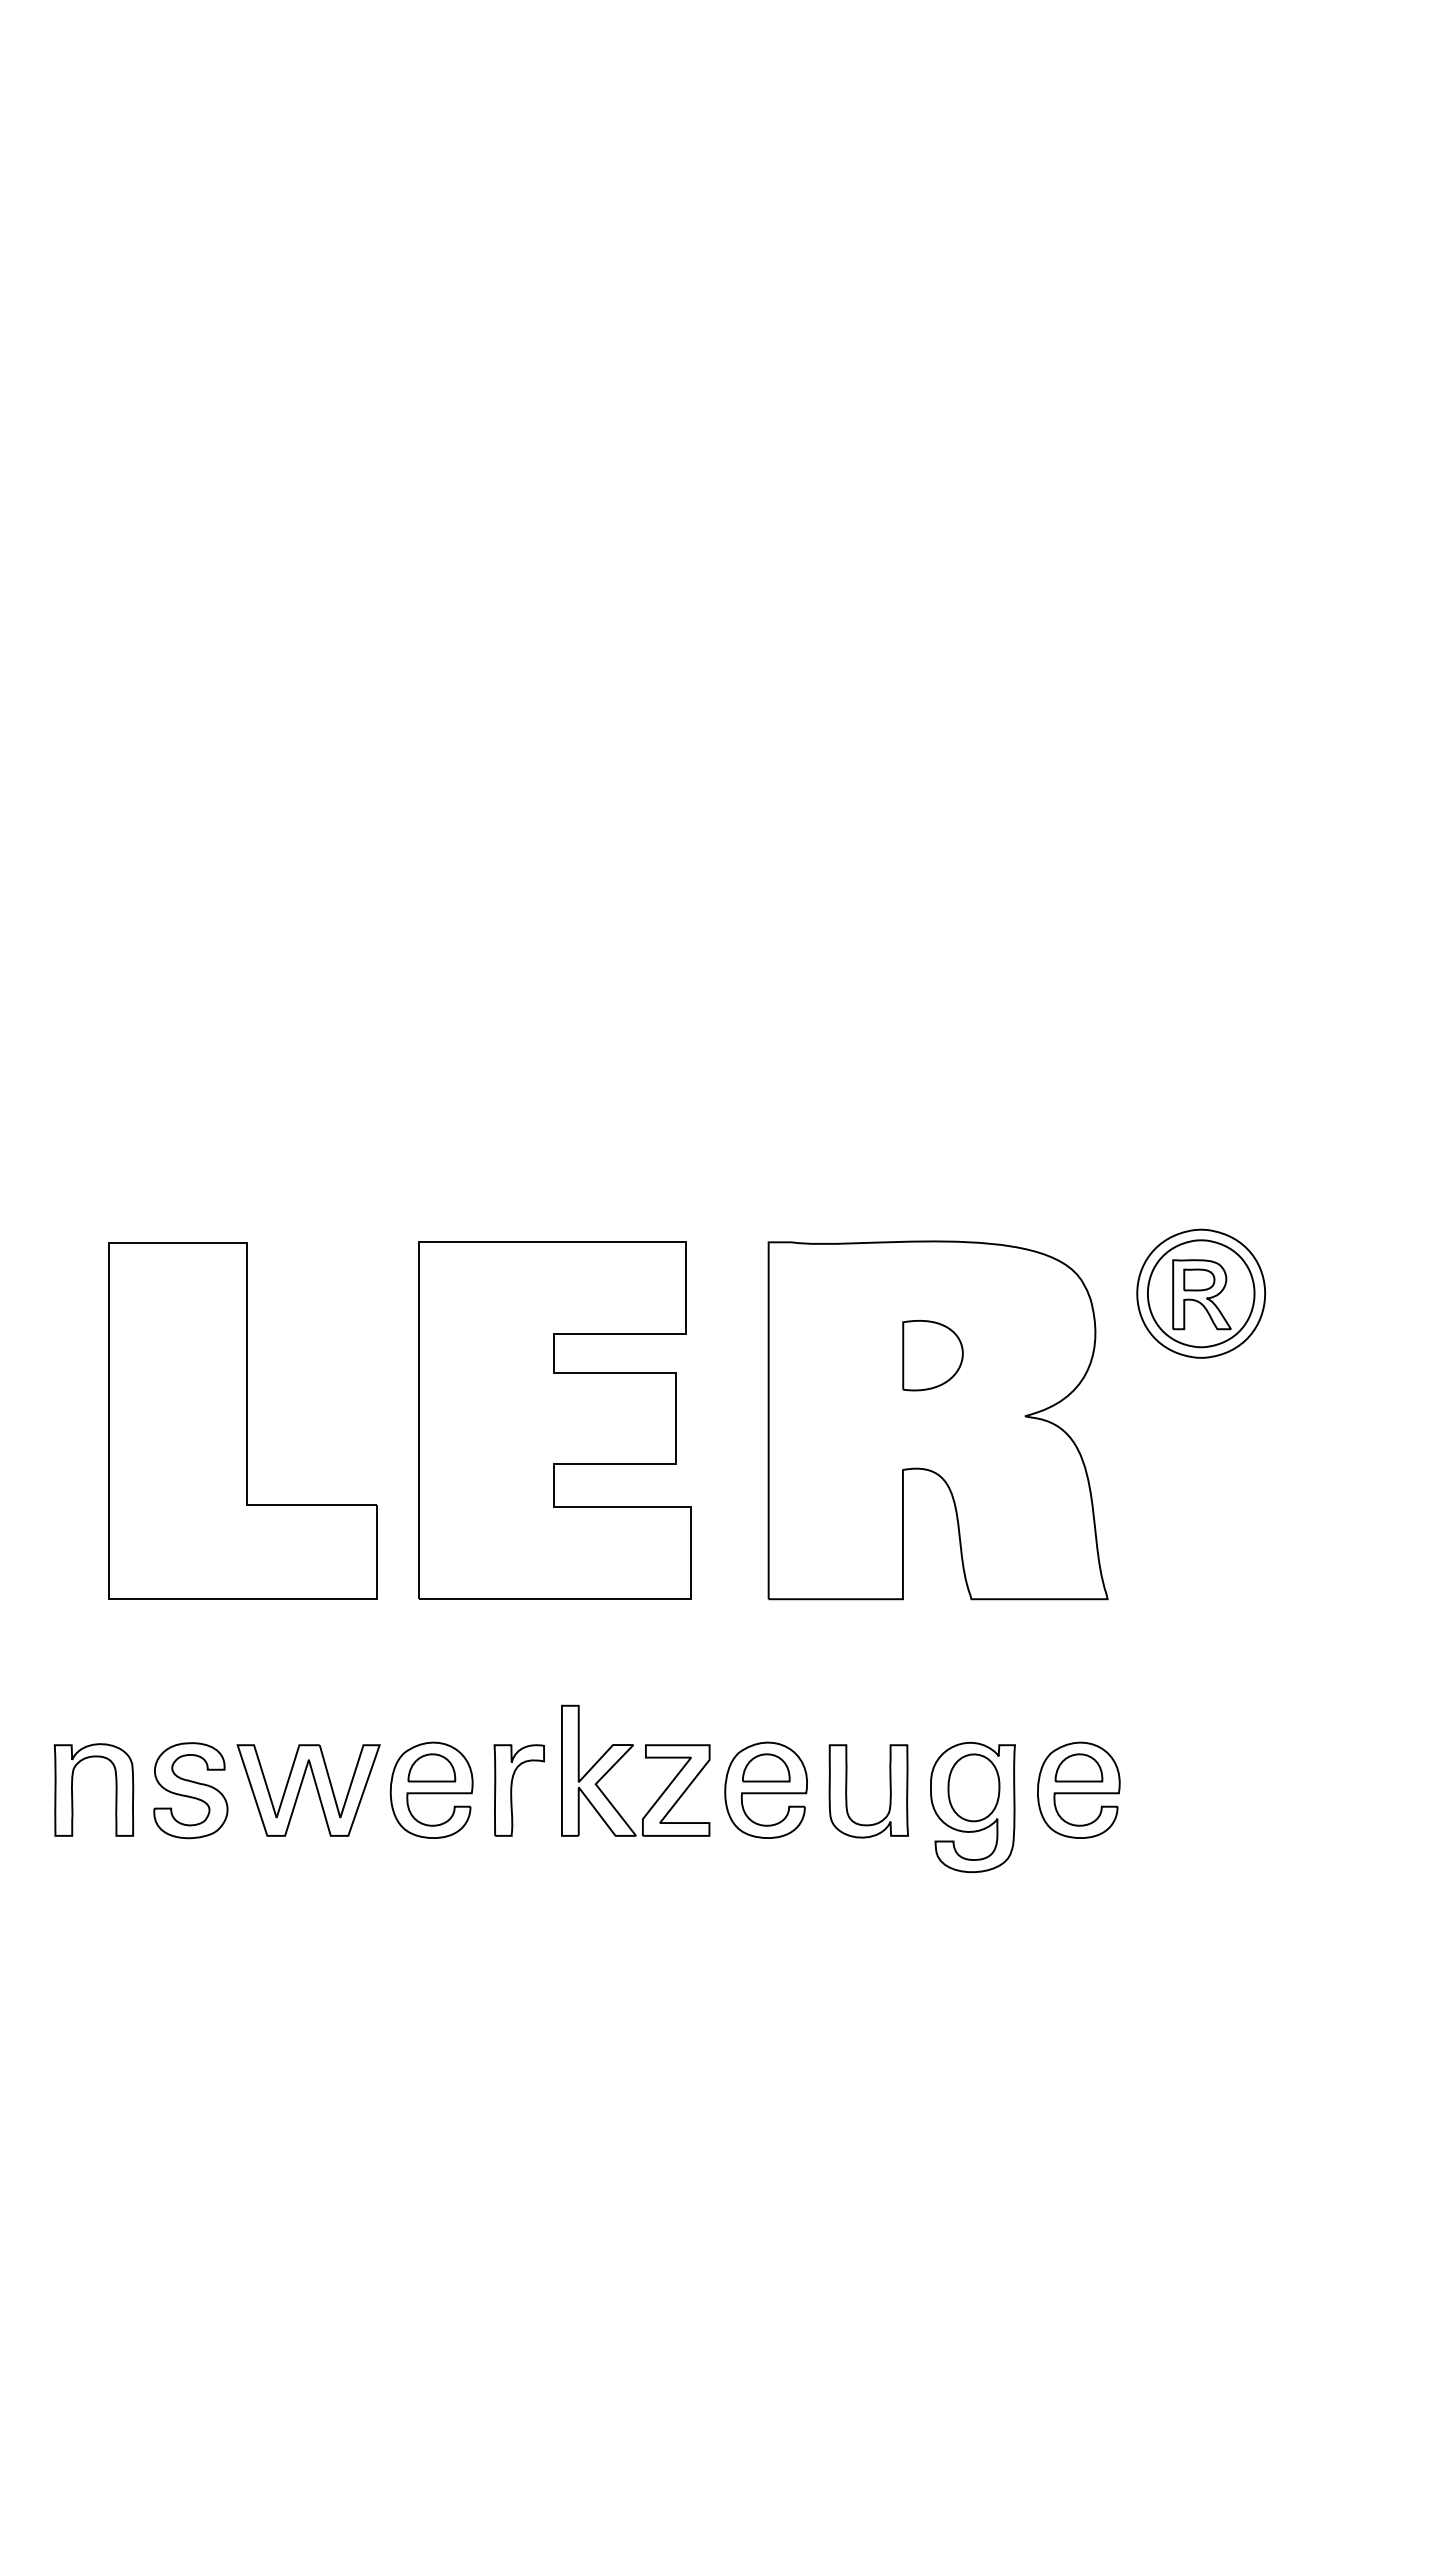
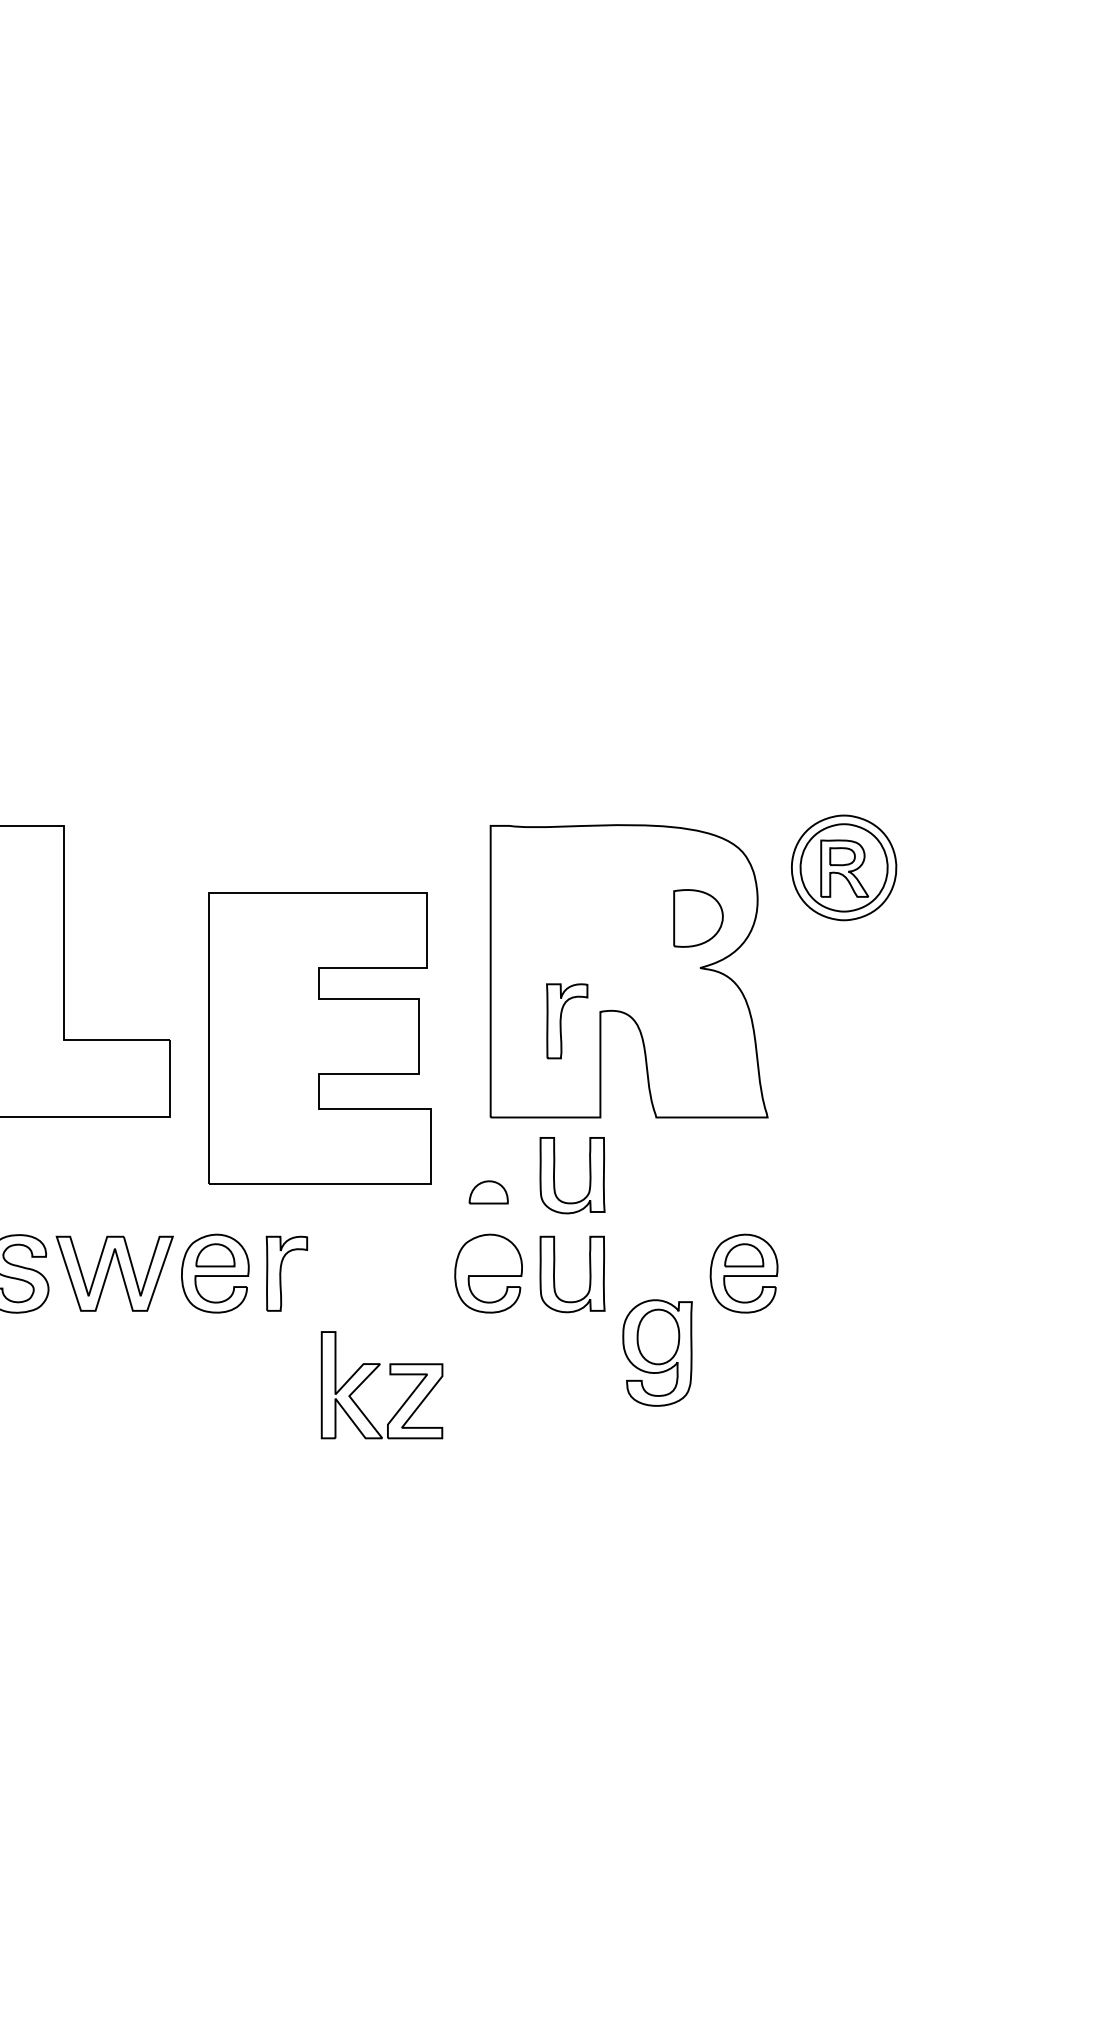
part: (932, 1355) -> (698, 918), moved
part: (554, 1420) -> (319, 1038), moved
part: (861, 1481) -> (566, 1021), added
part: (889, 1670) -> (589, 1175), added
part: (645, 1758) -> (390, 1375), moved
part: (766, 1767) -> (488, 1192), moved
part: (972, 1807) -> (657, 1353), moved

